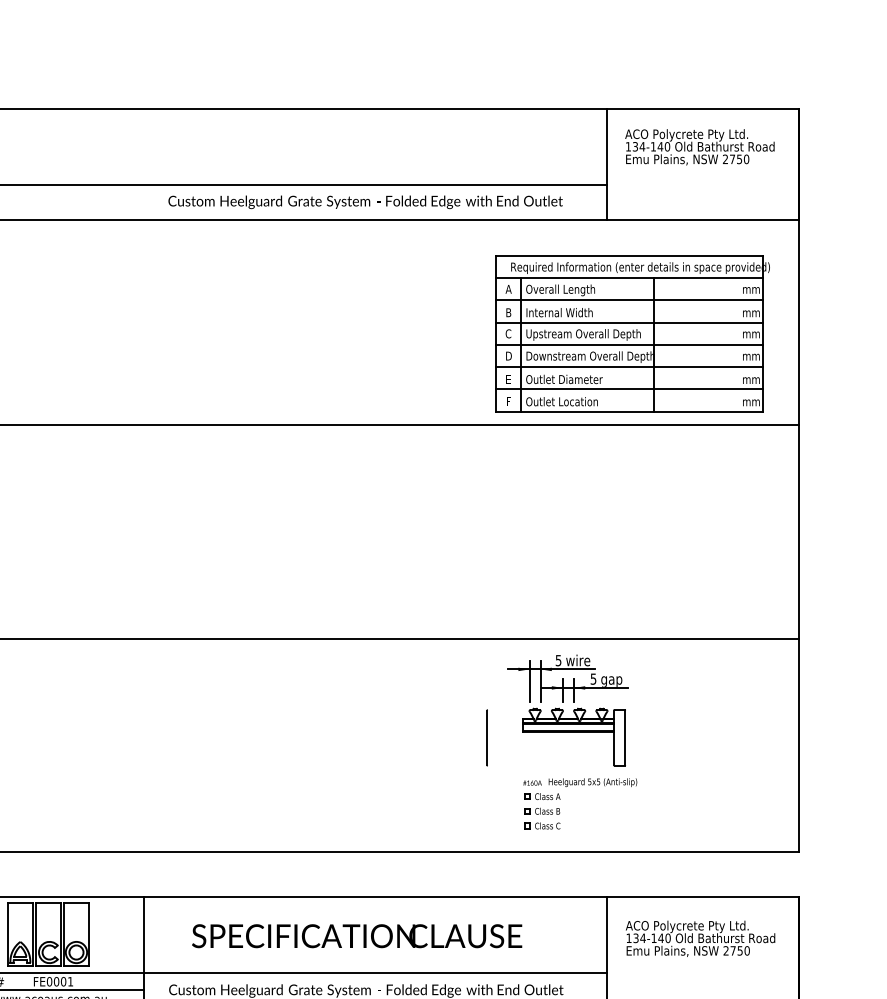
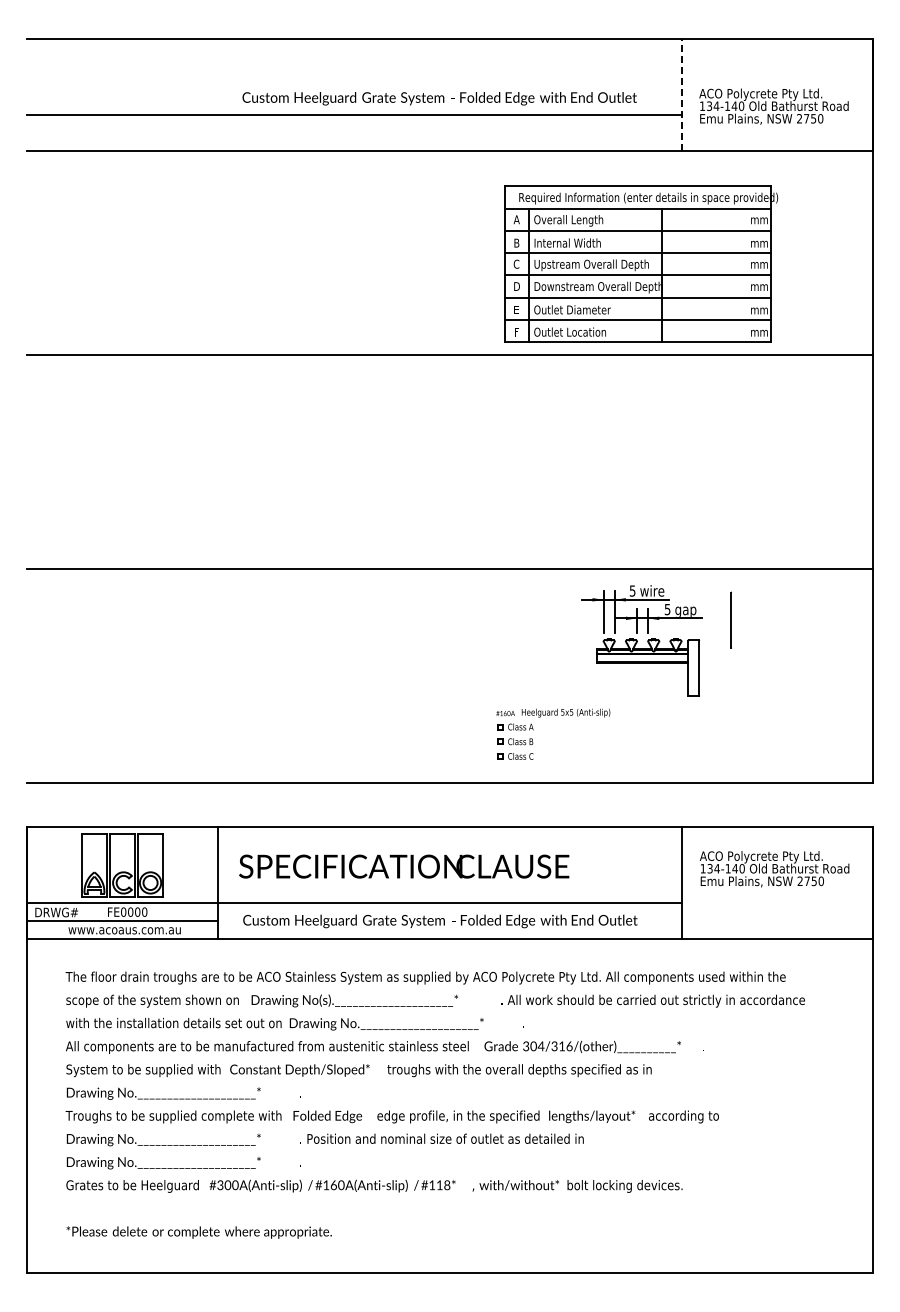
text: (699, 147) -> (773, 106), moved
line: (607, 165) -> (681, 95), solid -> dashed
text: (365, 202) -> (439, 98), moved
part: (633, 333) -> (641, 263), moved
line: (486, 737) -> (730, 619), moved
part: (578, 785) -> (551, 715), moved
text: (357, 936) -> (404, 866), moved
text: (70, 981) -> (144, 911), FE0001 -> FE0000

